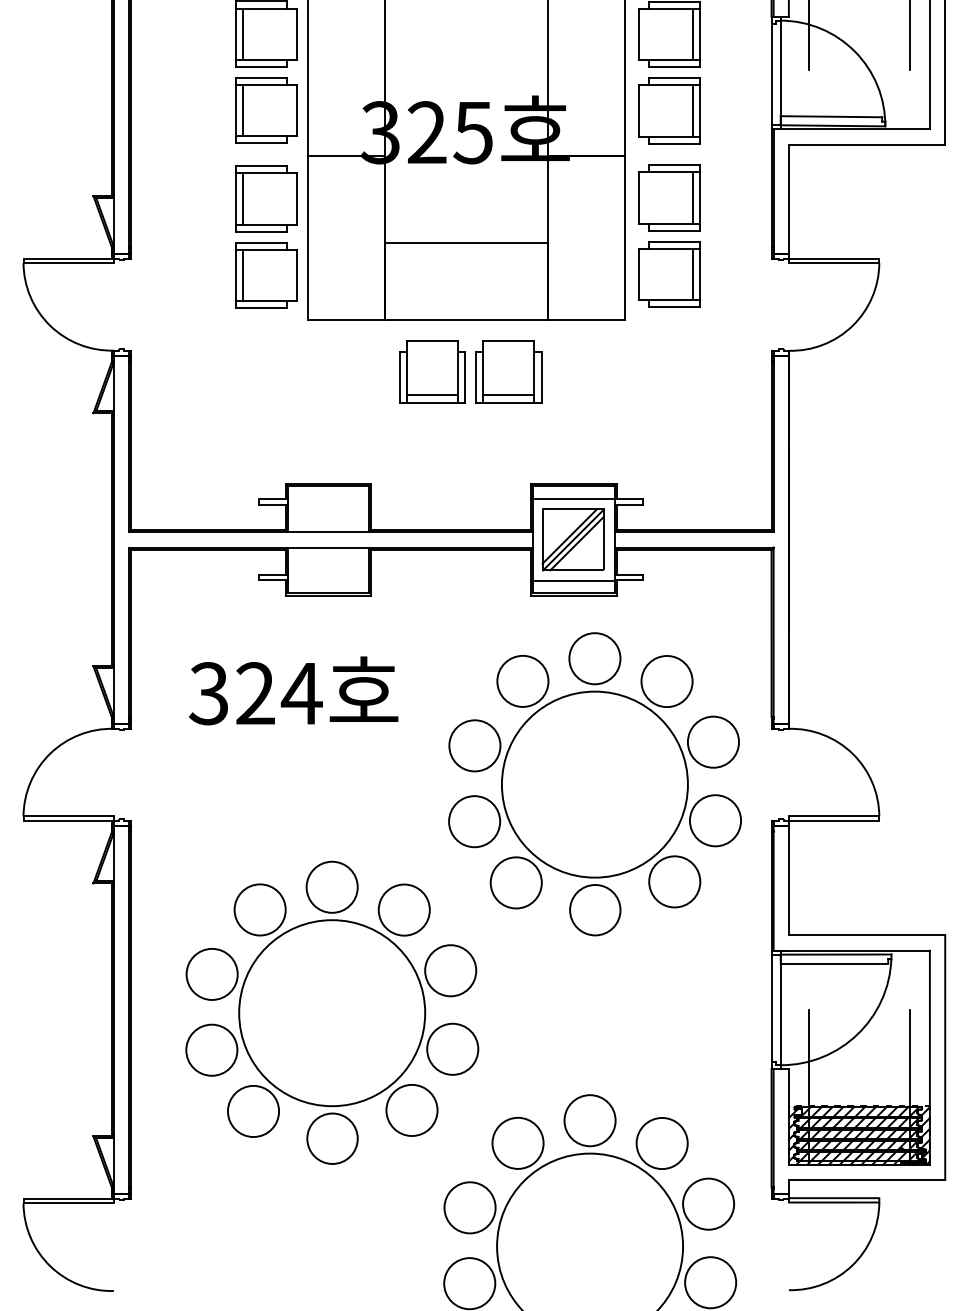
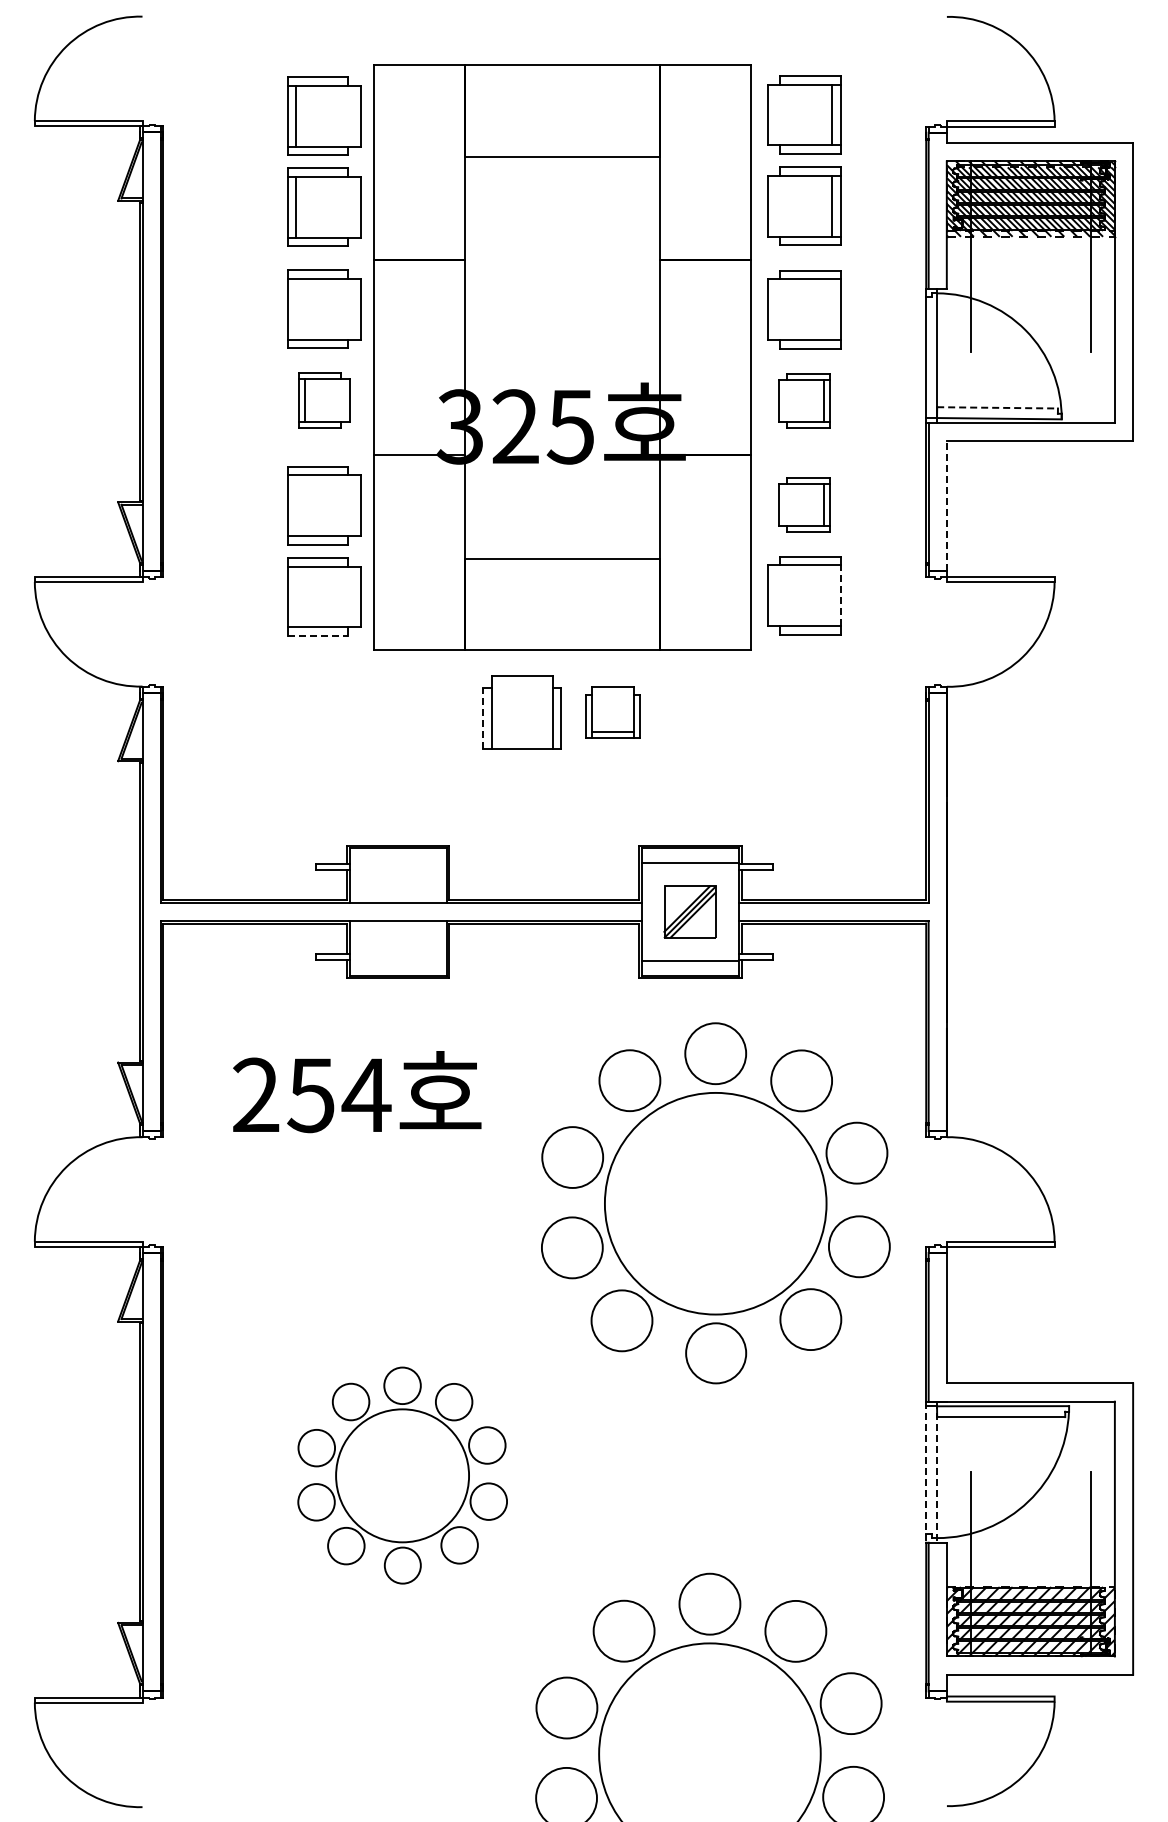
line: (243, 33) -> (296, 308), removed
line: (692, 34) -> (832, 309), removed
part: (266, 109) -> (324, 399), size x0.7
part: (669, 110) -> (804, 400), size x0.7
line: (832, 116) -> (998, 407), solid -> dashed
part: (669, 197) -> (804, 504), size x0.7
line: (243, 198) -> (296, 505), removed
line: (788, 199) -> (946, 506), solid -> dashed
line: (692, 274) -> (832, 595), removed
line: (700, 274) -> (841, 595), solid -> dashed
line: (243, 275) -> (296, 596), removed
line: (261, 307) -> (318, 635), solid -> dashed
part: (508, 372) -> (612, 712), size x0.7
line: (400, 376) -> (483, 717), solid -> dashed
line: (431, 395) -> (521, 739), removed
part: (572, 539) -> (689, 911), size x0.7
text: (232, 693) -> (283, 1095), 324 -> 254
line: (771, 1010) -> (926, 1472), solid -> dashed
line: (781, 1010) -> (937, 1472), solid -> dashed
part: (332, 1012) -> (402, 1475), size x0.6

